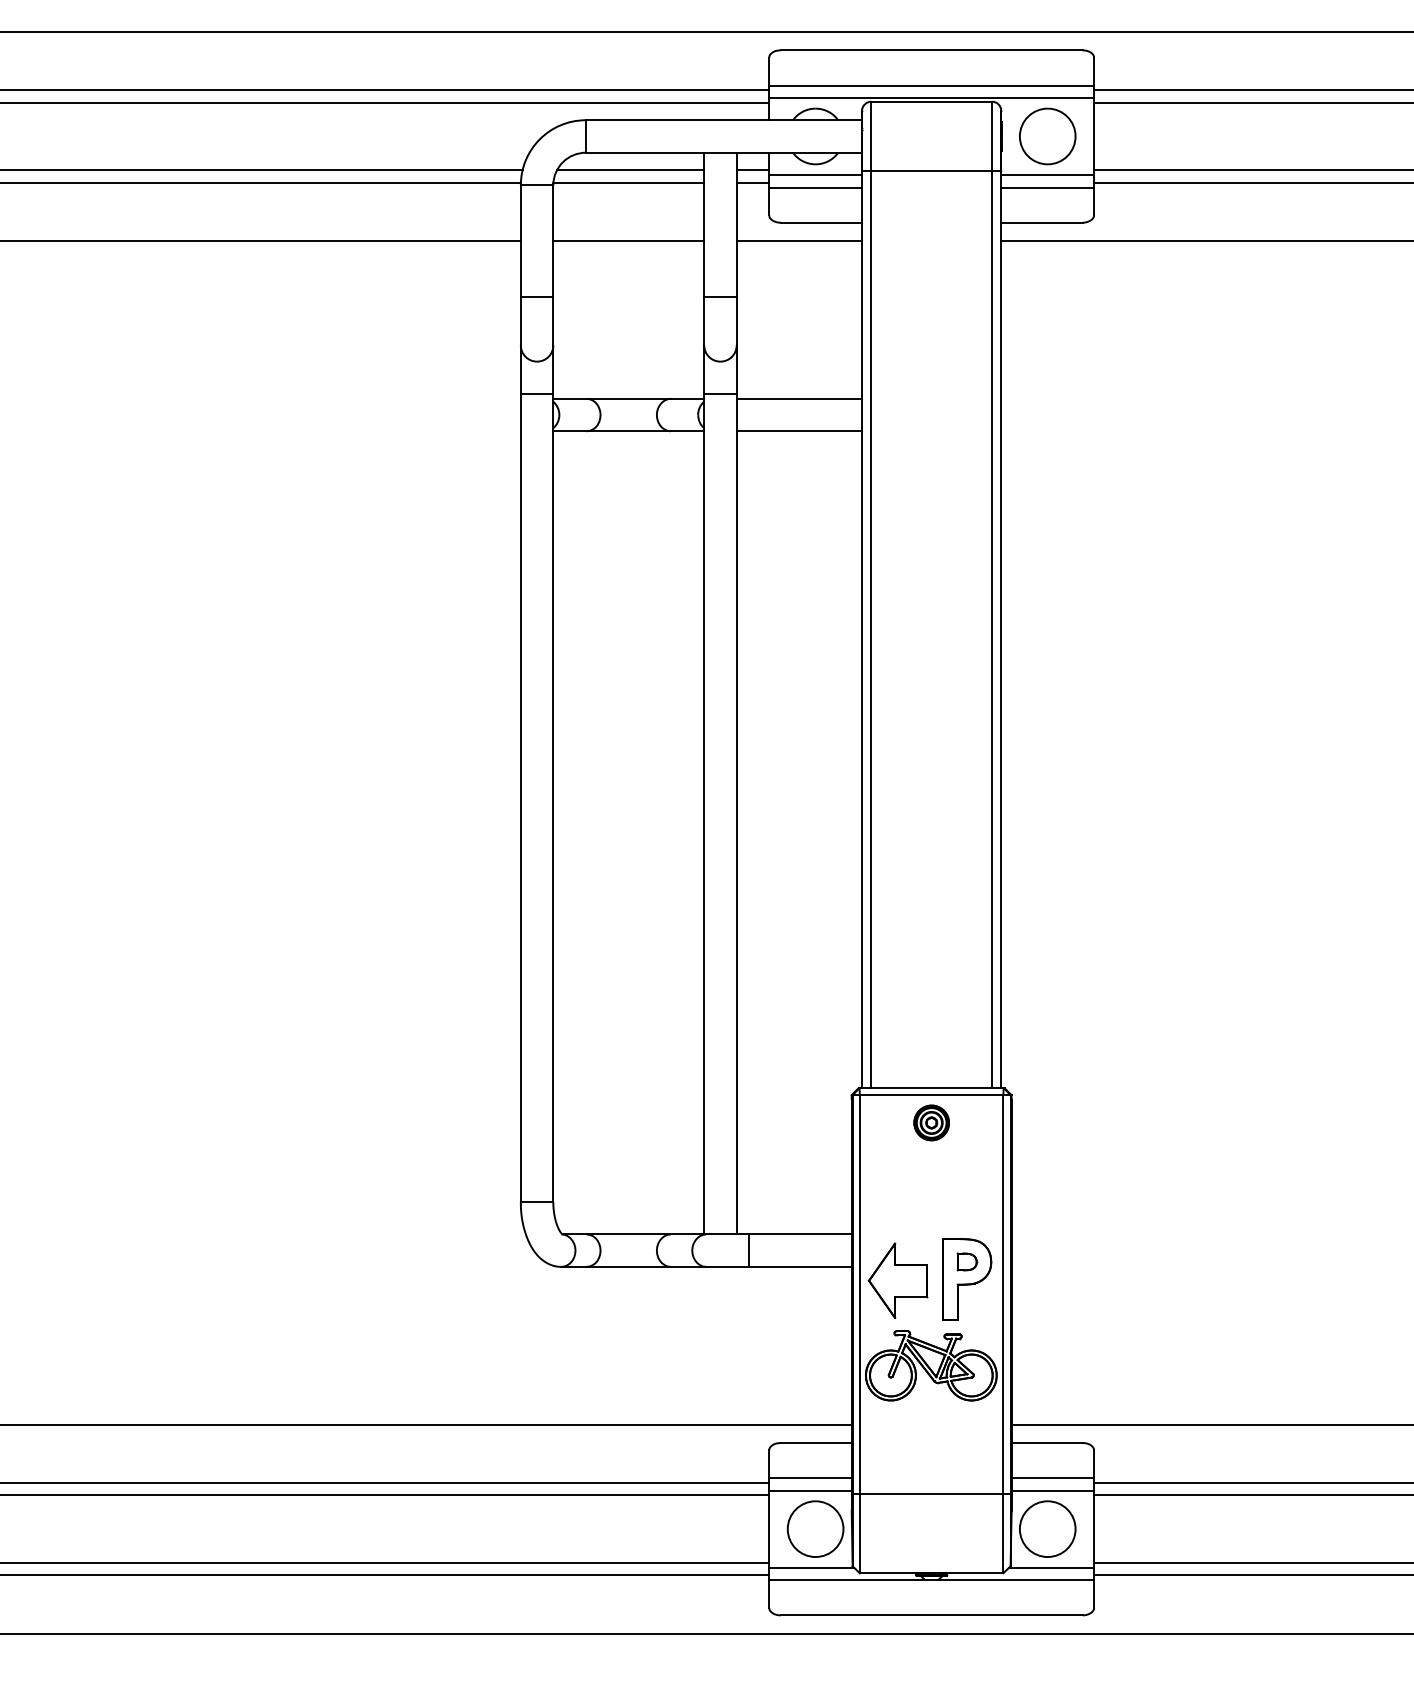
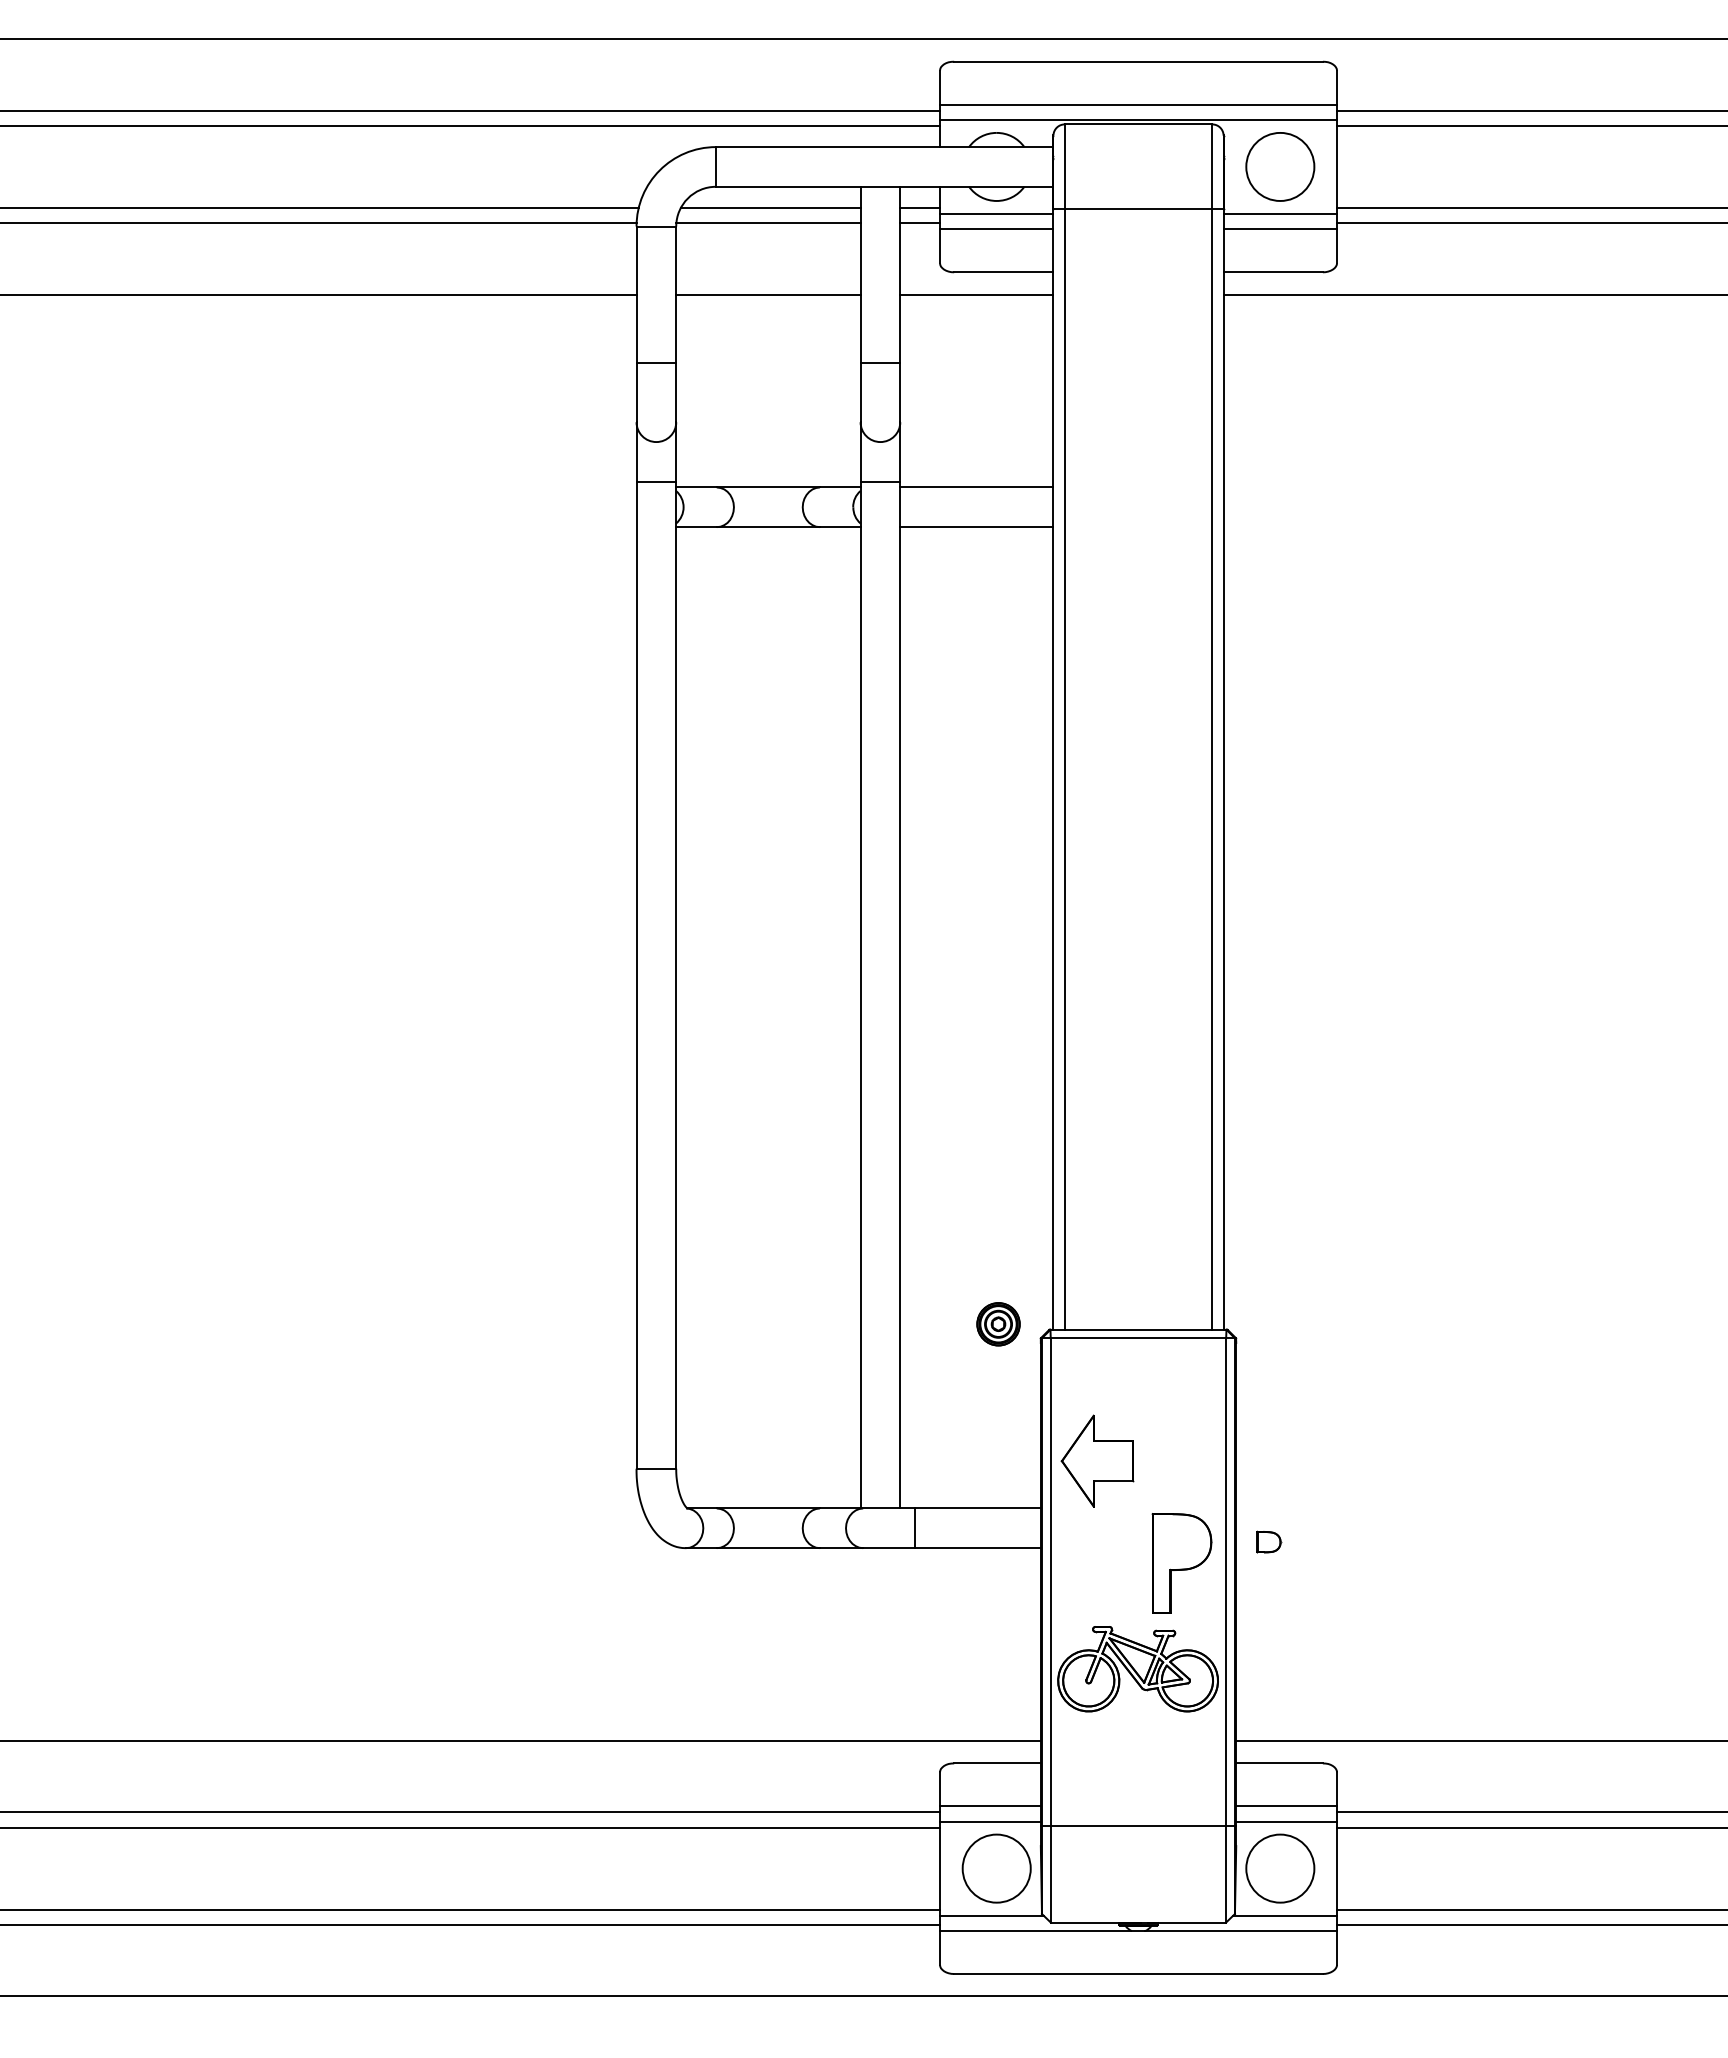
part: (931, 1123) -> (998, 1324), moved
part: (967, 1261) -> (1269, 1541), moved
part: (898, 1280) -> (1097, 1460), moved

